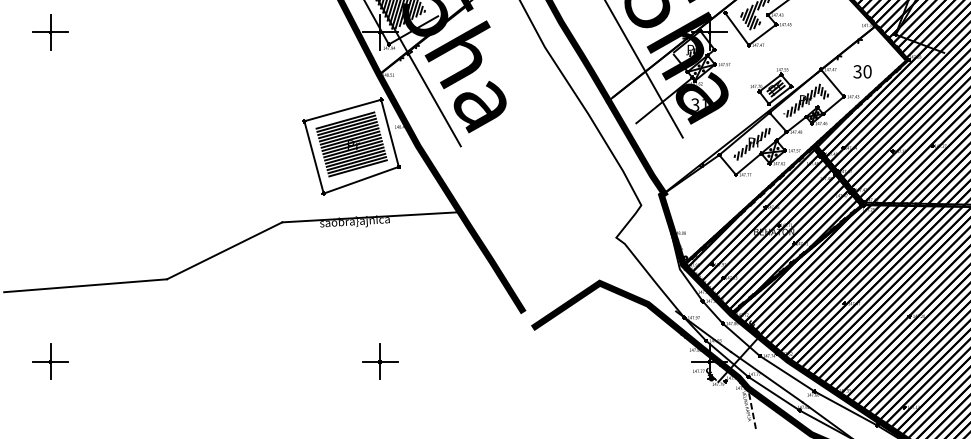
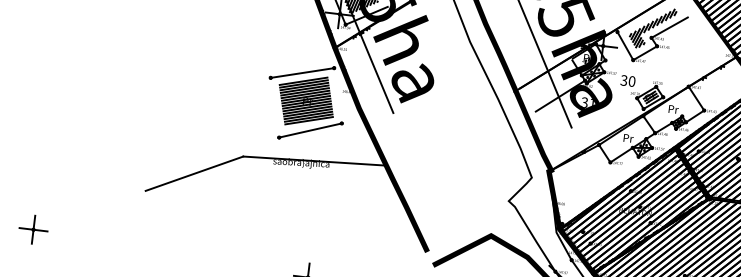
text: (862, 71) -> (628, 80), moved
hatch: (806, 100) -> (674, 109), removed
line: (389, 133) -> (337, 95), removed
hatch: (751, 144) -> (625, 139), removed
line: (313, 157) -> (274, 107), removed
line: (85, 285) -> (79, 187), removed
part: (50, 361) -> (33, 229), moved

